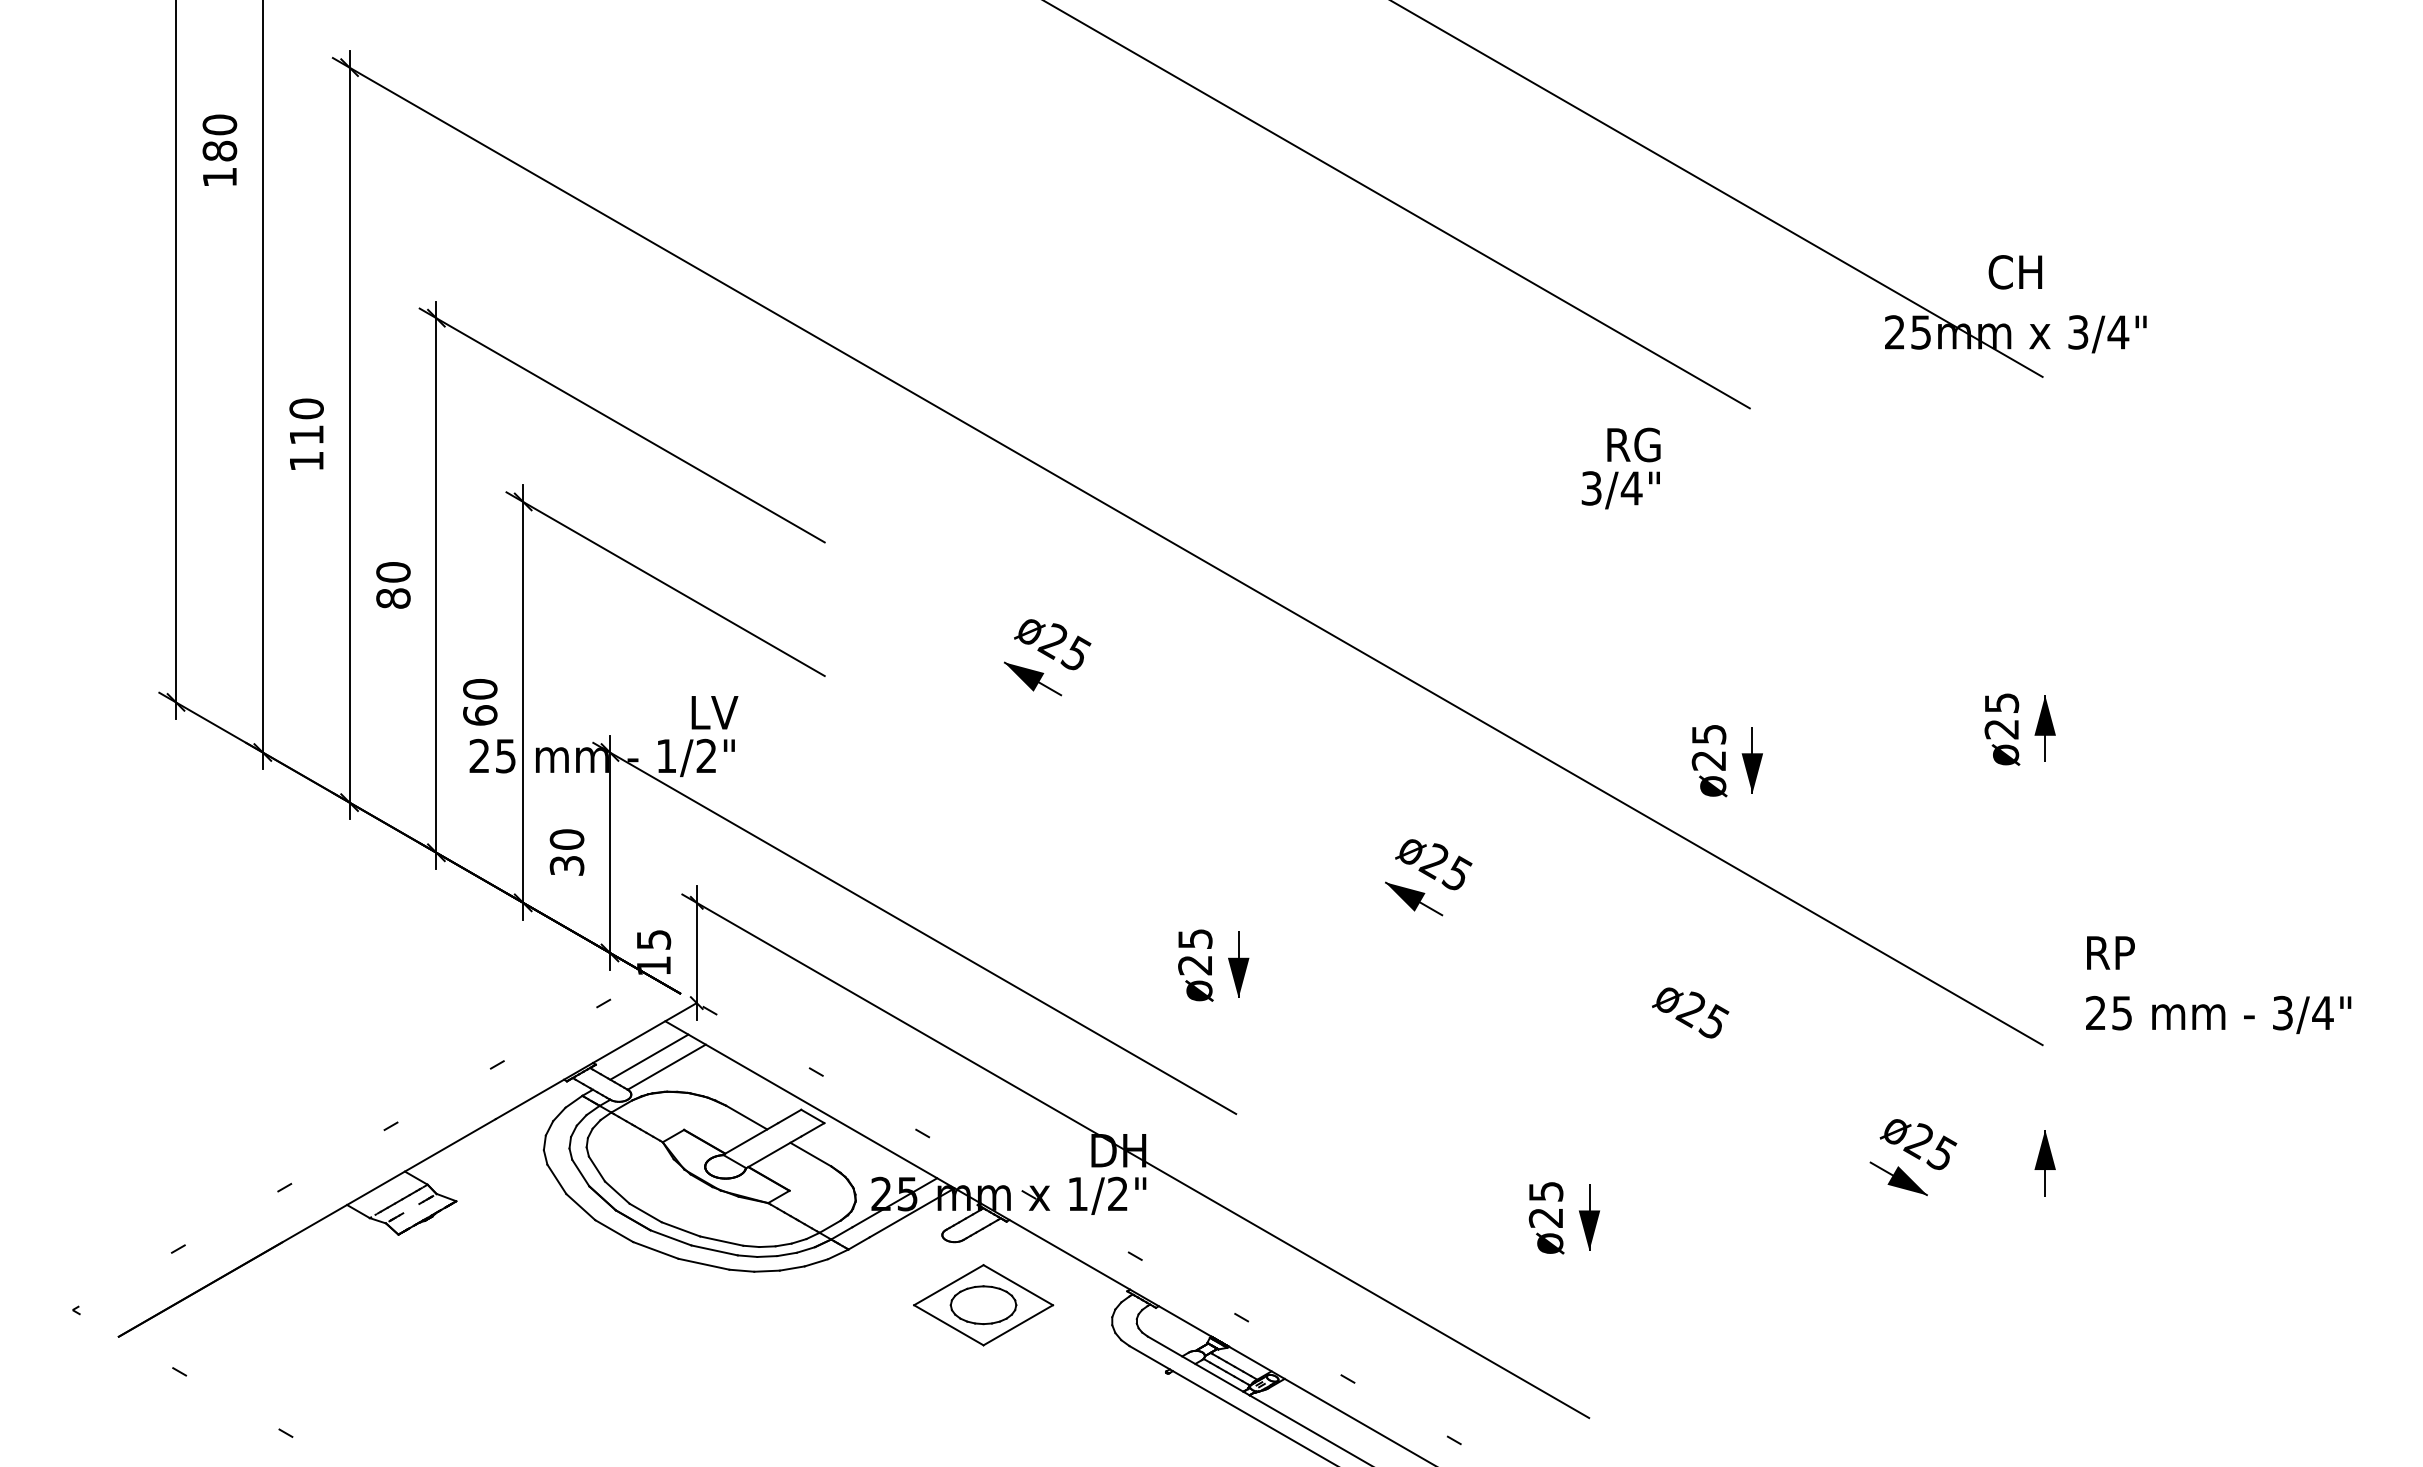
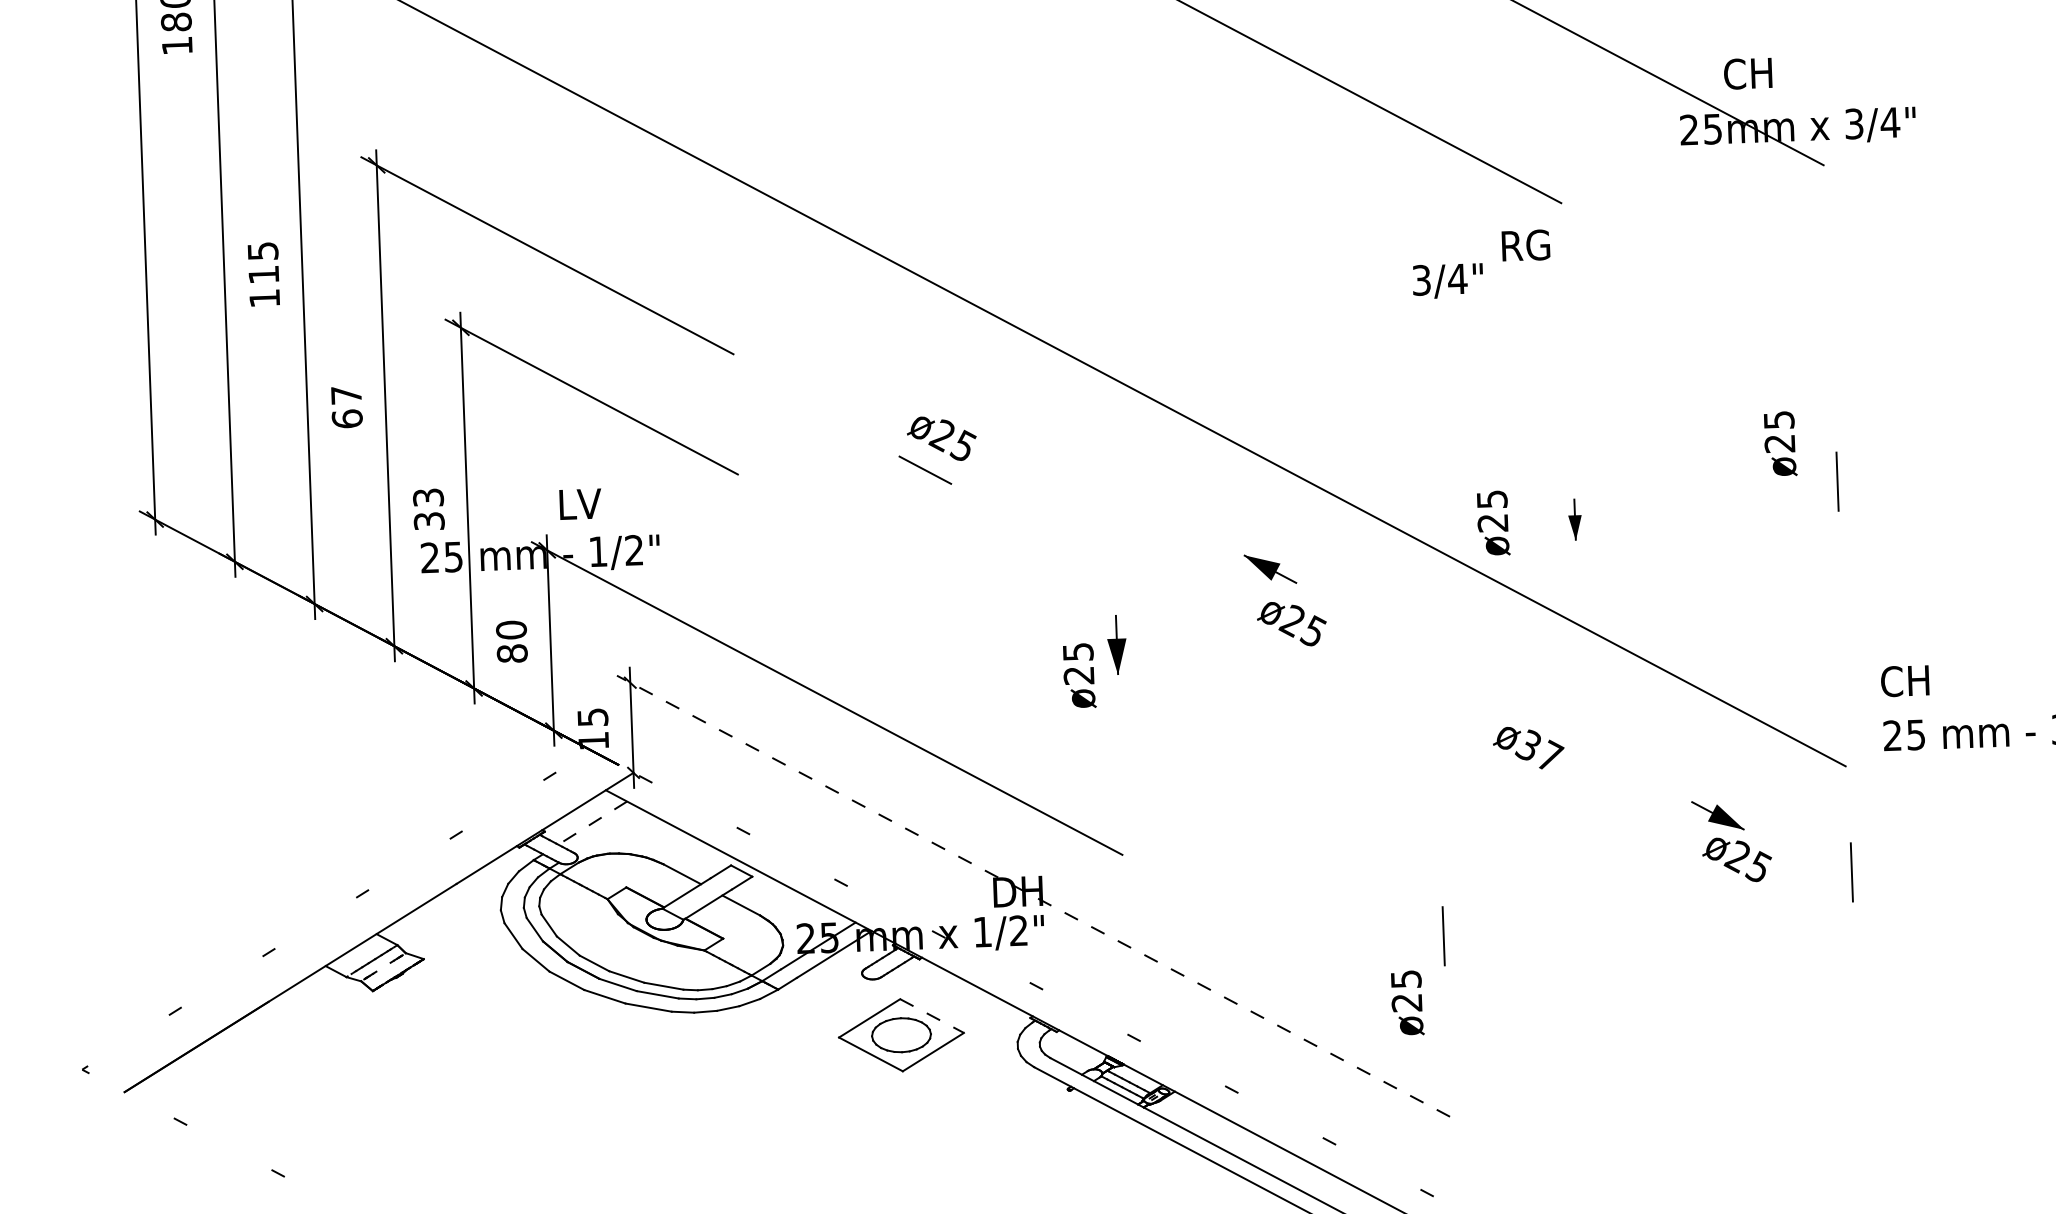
text: (2015, 272) -> (1748, 73), moved
text: (306, 408) -> (262, 250), 110 -> 115
text: (1633, 444) -> (1525, 245), moved
text: (393, 585) -> (346, 407), 80 -> 67
fill: (1024, 676) -> (917, 468), removed
text: (480, 702) -> (429, 509), 60 -> 33
text: (714, 712) -> (580, 504), moved
fill: (2045, 715) -> (1837, 469), removed
text: (2002, 729) -> (1780, 443), moved
part: (1751, 760) -> (1574, 519), size x0.7
text: (1709, 761) -> (1493, 523), moved
text: (566, 865) -> (511, 653), 30 -> 80
part: (1414, 898) -> (1270, 568), moved
text: (2111, 952) -> (1904, 680), RP -> CH
part: (1238, 964) -> (1116, 644), moved
text: (1195, 965) -> (1079, 675), moved
text: (1703, 1014) -> (1539, 749), ø25 -> ø37
line: (648, 1057) -> (591, 823), solid -> dashed
line: (666, 1066) -> (608, 830), removed
fill: (2045, 1149) -> (1851, 860), removed
line: (1135, 1156) -> (1033, 896), solid -> dashed
part: (1898, 1178) -> (1717, 815), moved
text: (1546, 1218) -> (1407, 1003), moved
fill: (1589, 1230) -> (1444, 948), removed
line: (1018, 1285) -> (932, 1016), solid -> dashed

